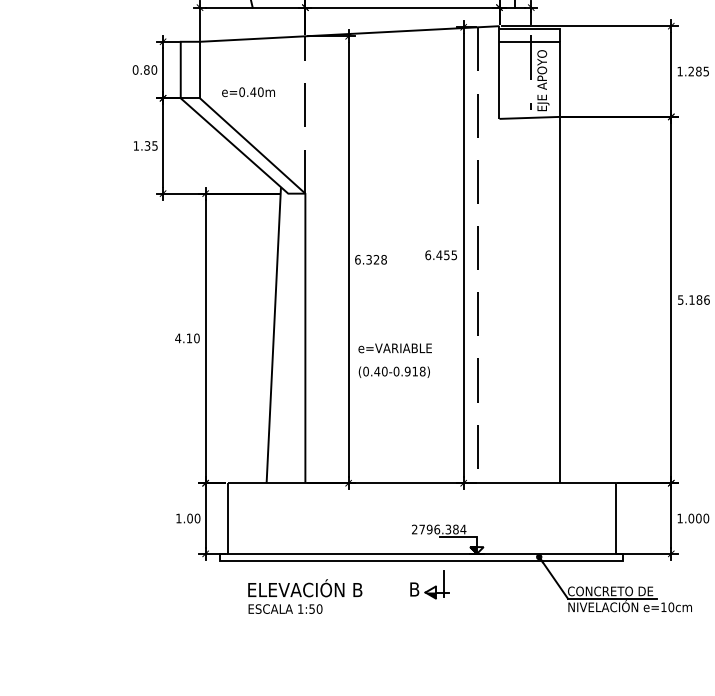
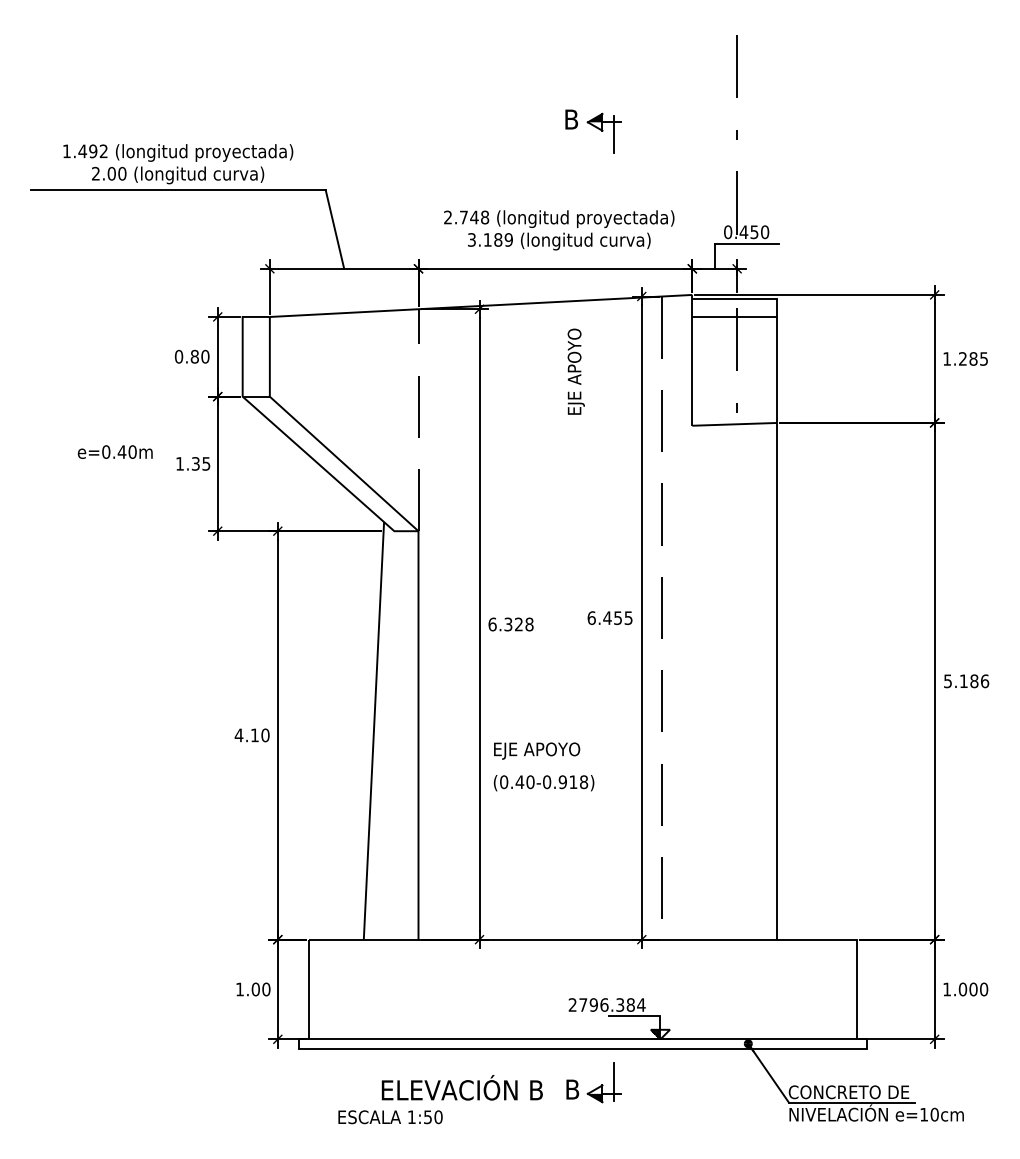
text: (542, 80) -> (575, 371), moved
text: (247, 91) -> (114, 451), moved
text: (394, 349) -> (544, 750), e=VARIABLE -> EJE APOYO
text: (304, 588) -> (461, 1087), moved

